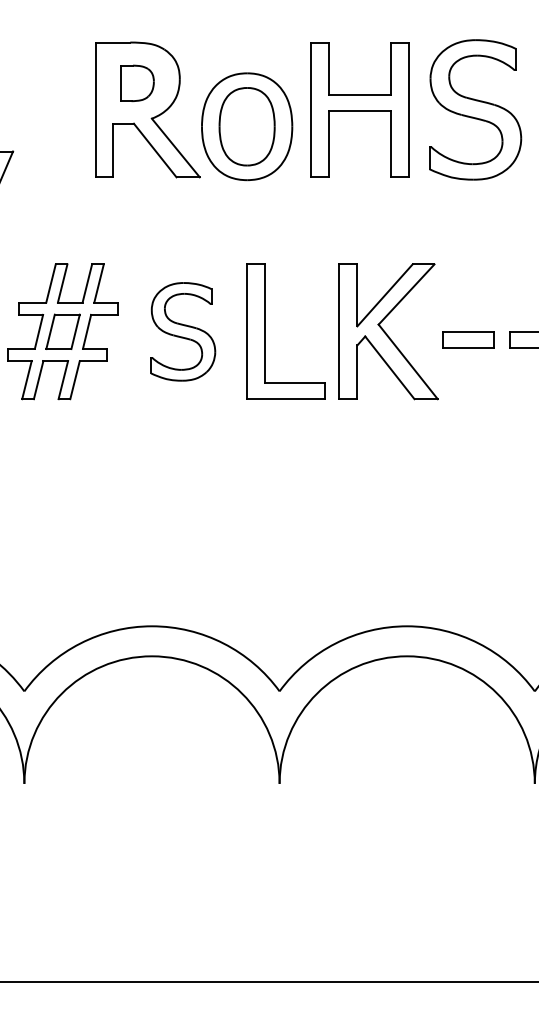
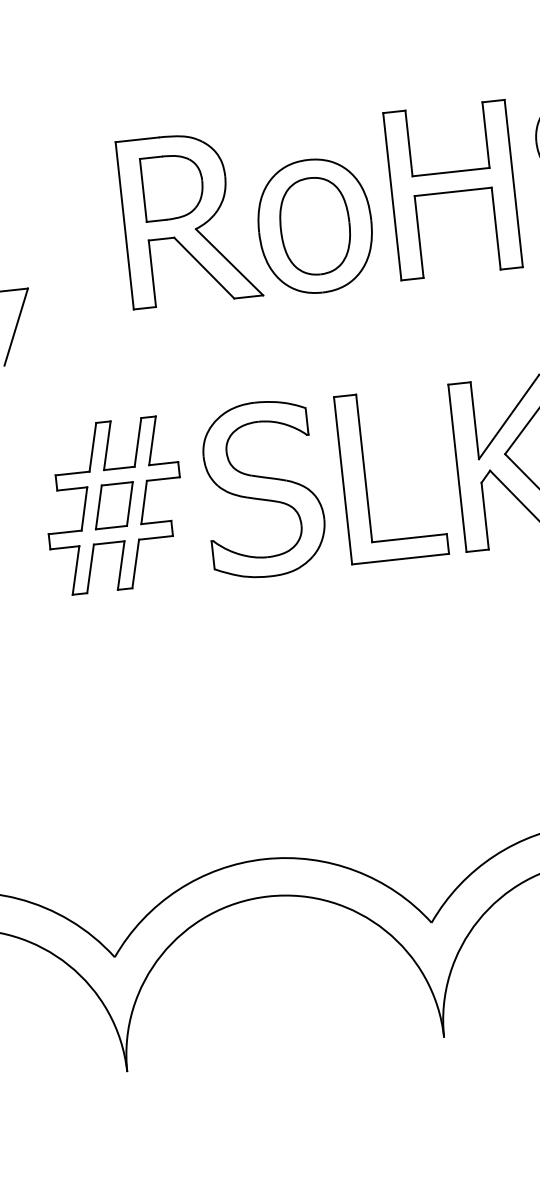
part: (136, 83) -> (172, 187), size x1.43
part: (182, 331) -> (262, 489), size x1.43

